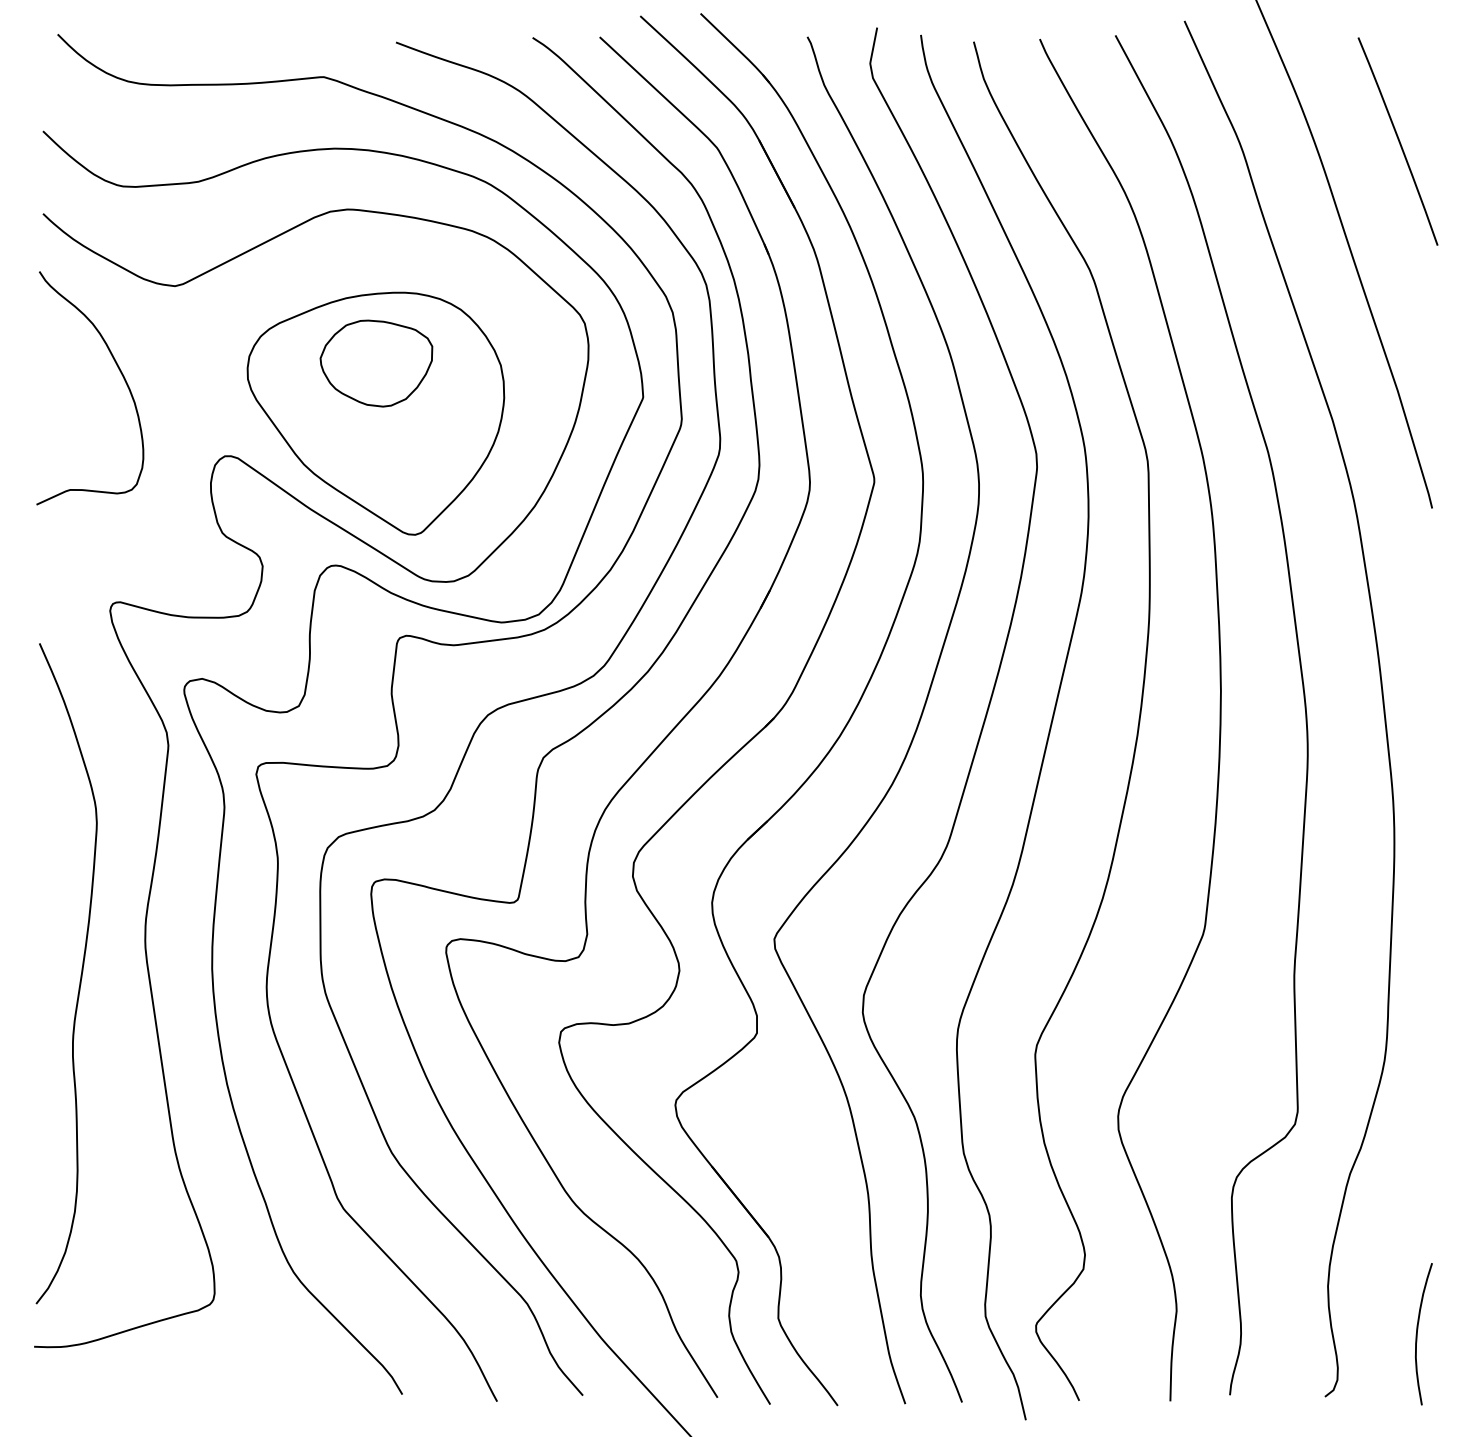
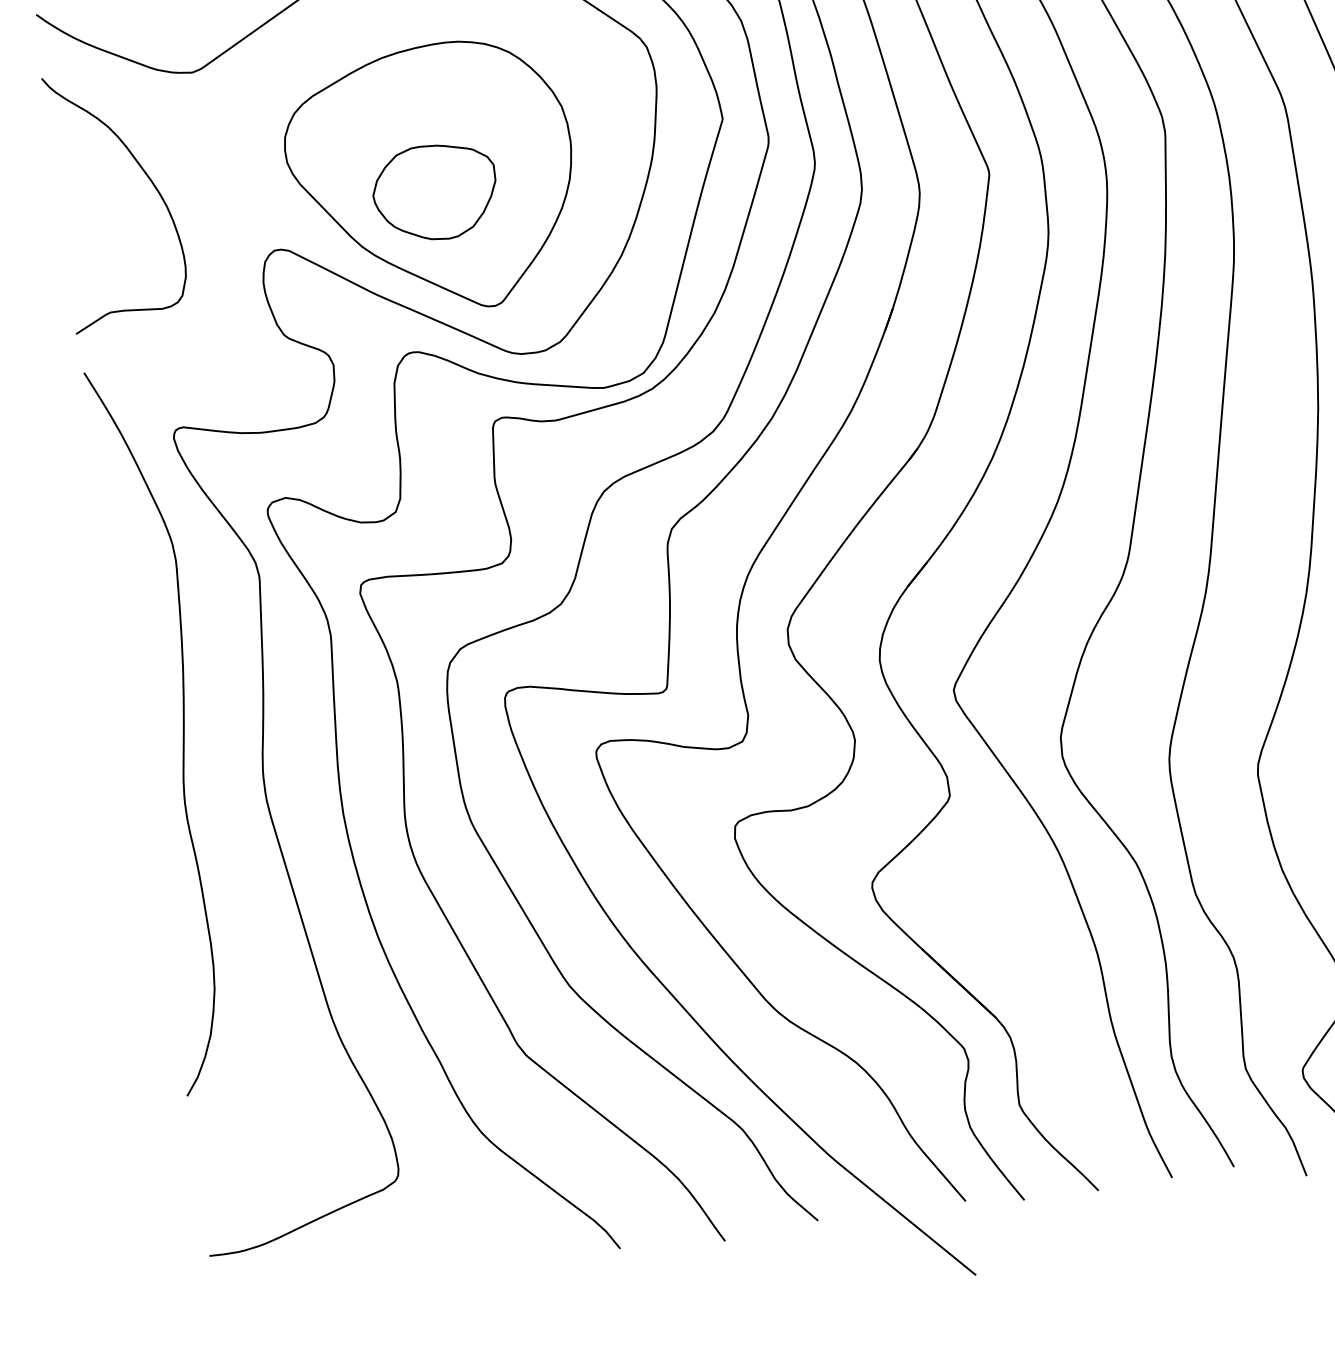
part: (376, 363) -> (435, 192), moved
curve: (80, 974) -> (182, 728), moved

